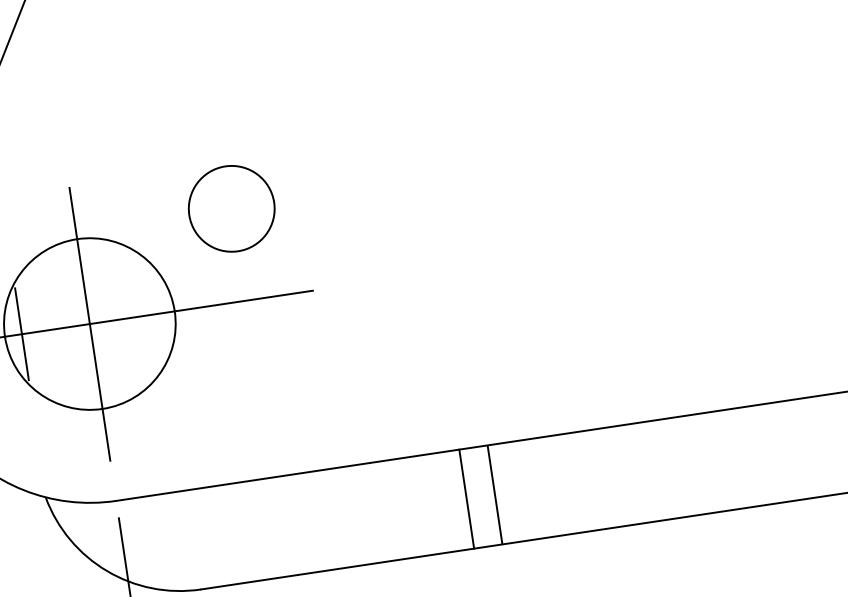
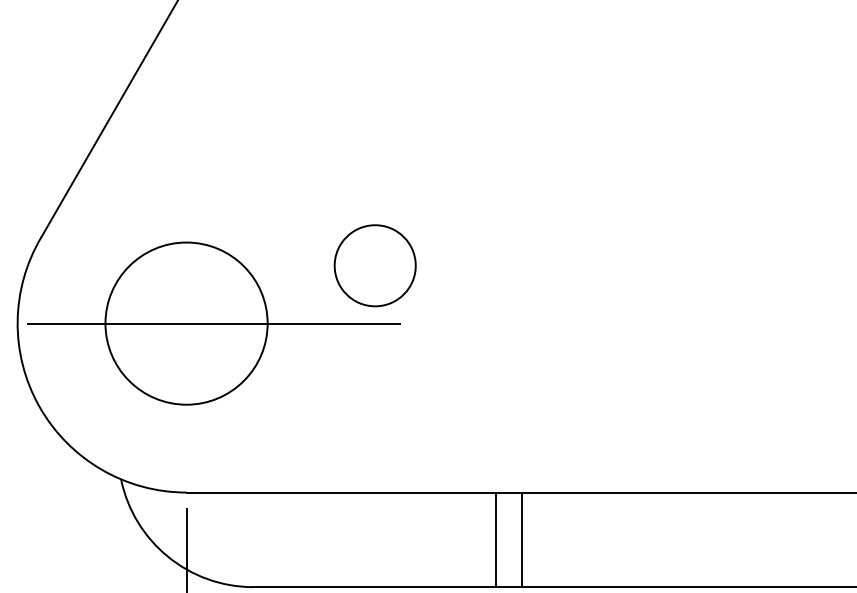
circle: (230, 208) -> (374, 265), moved
line: (89, 323) -> (186, 323), removed
line: (21, 334) -> (121, 323), removed
line: (495, 494) -> (522, 539), moved
line: (466, 498) -> (496, 539), moved

